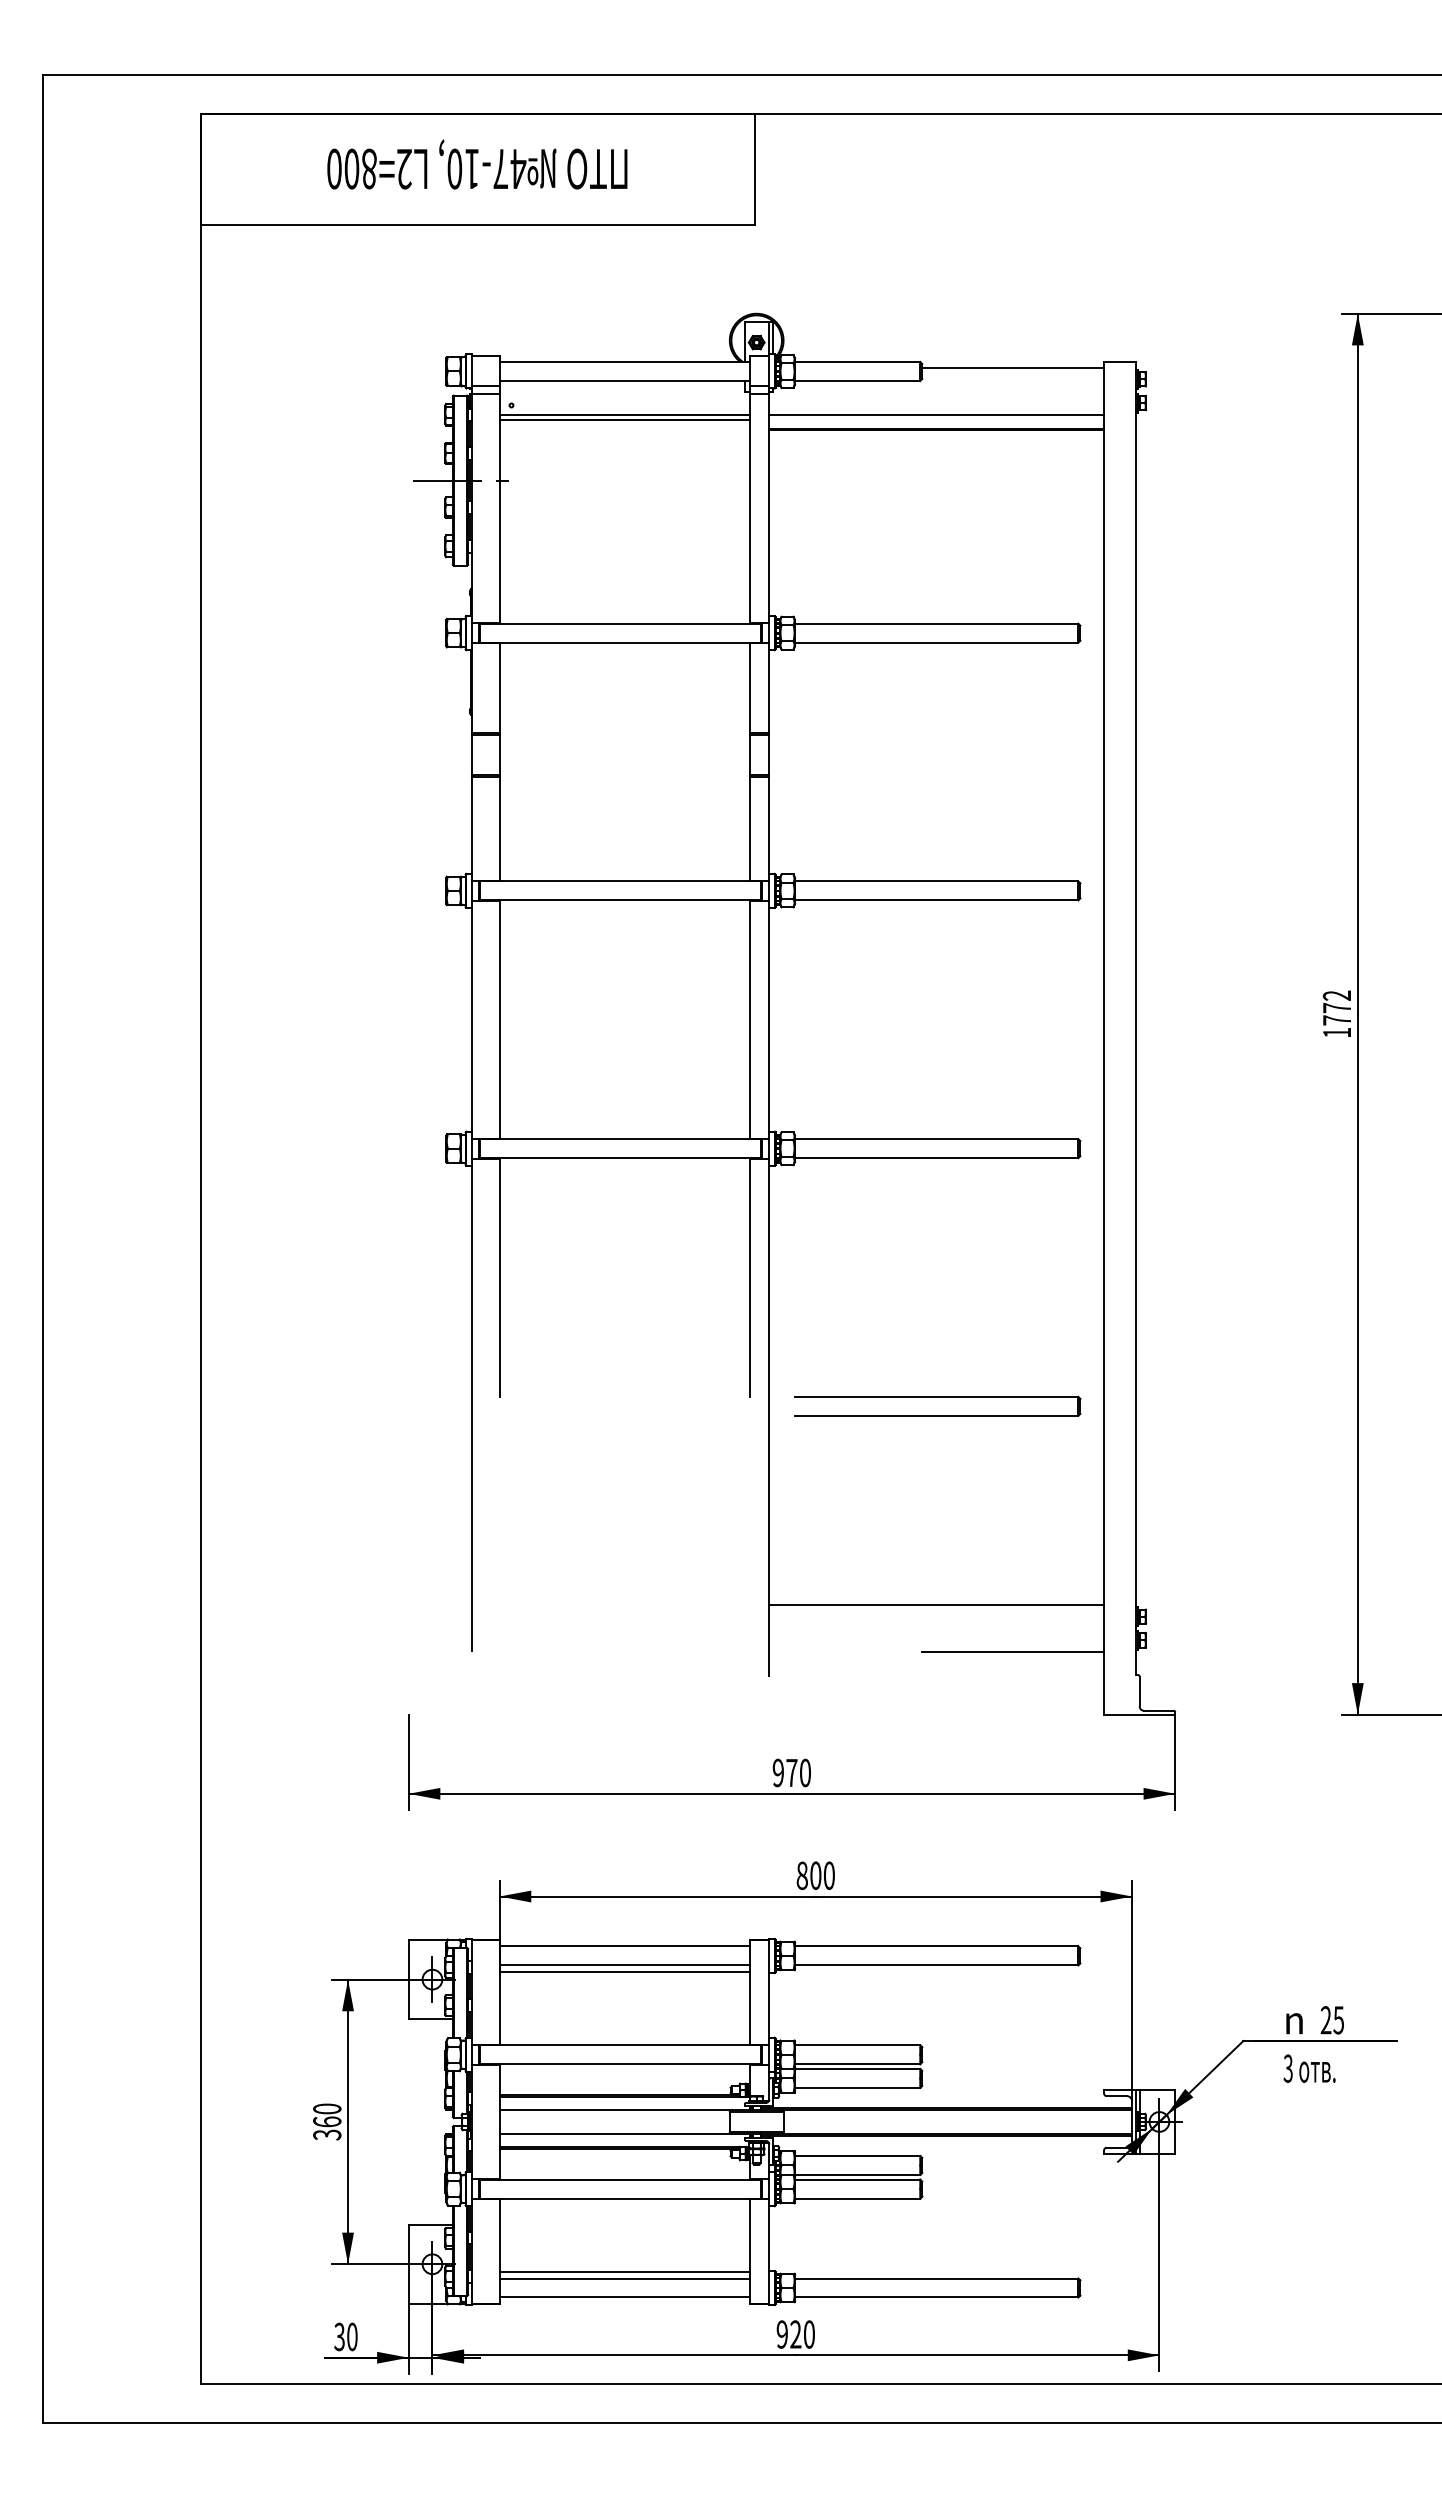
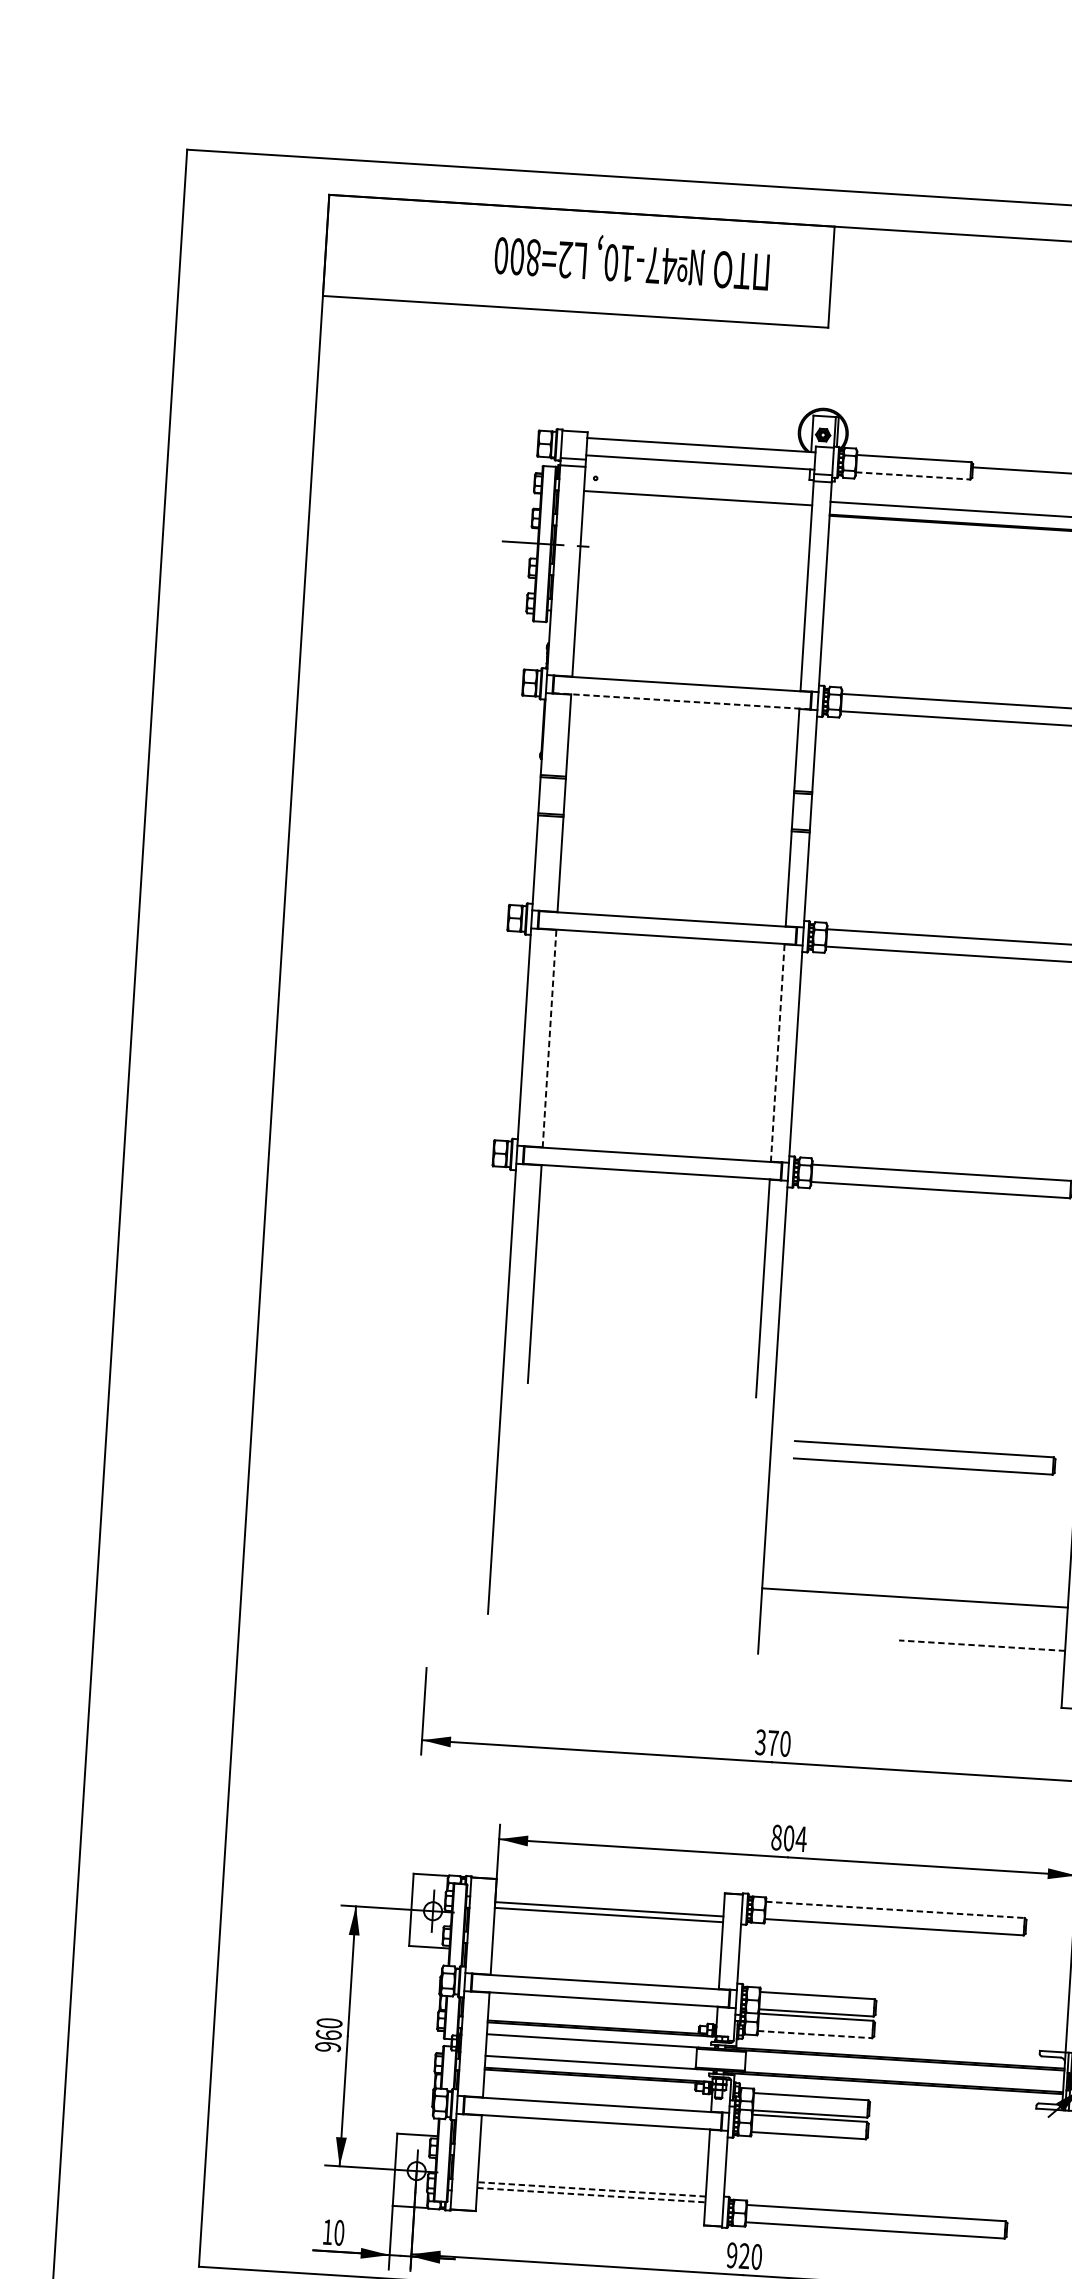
text: (477, 164) -> (632, 259), moved
line: (857, 380) -> (913, 475), solid -> dashed
line: (624, 414) -> (698, 493), removed
line: (620, 642) -> (681, 701), solid -> dashed
line: (499, 1019) -> (549, 1038), solid -> dashed
line: (749, 1019) -> (777, 1052), solid -> dashed
part: (937, 1397) -> (925, 1449), moved
line: (1013, 1652) -> (982, 1645), solid -> dashed
text: (777, 1773) -> (759, 1742), 970 -> 370
text: (829, 1875) -> (801, 1838), 800 -> 804
line: (624, 1946) -> (610, 1892), removed
line: (936, 1946) -> (895, 1909), solid -> dashed
line: (857, 2087) -> (814, 2034), solid -> dashed
text: (327, 2134) -> (328, 2046), 360 -> 960
line: (624, 2272) -> (591, 2189), solid -> dashed
line: (624, 2278) -> (591, 2195), solid -> dashed
line: (624, 2297) -> (590, 2212), removed
text: (339, 2336) -> (327, 2231), 30 -> 10

